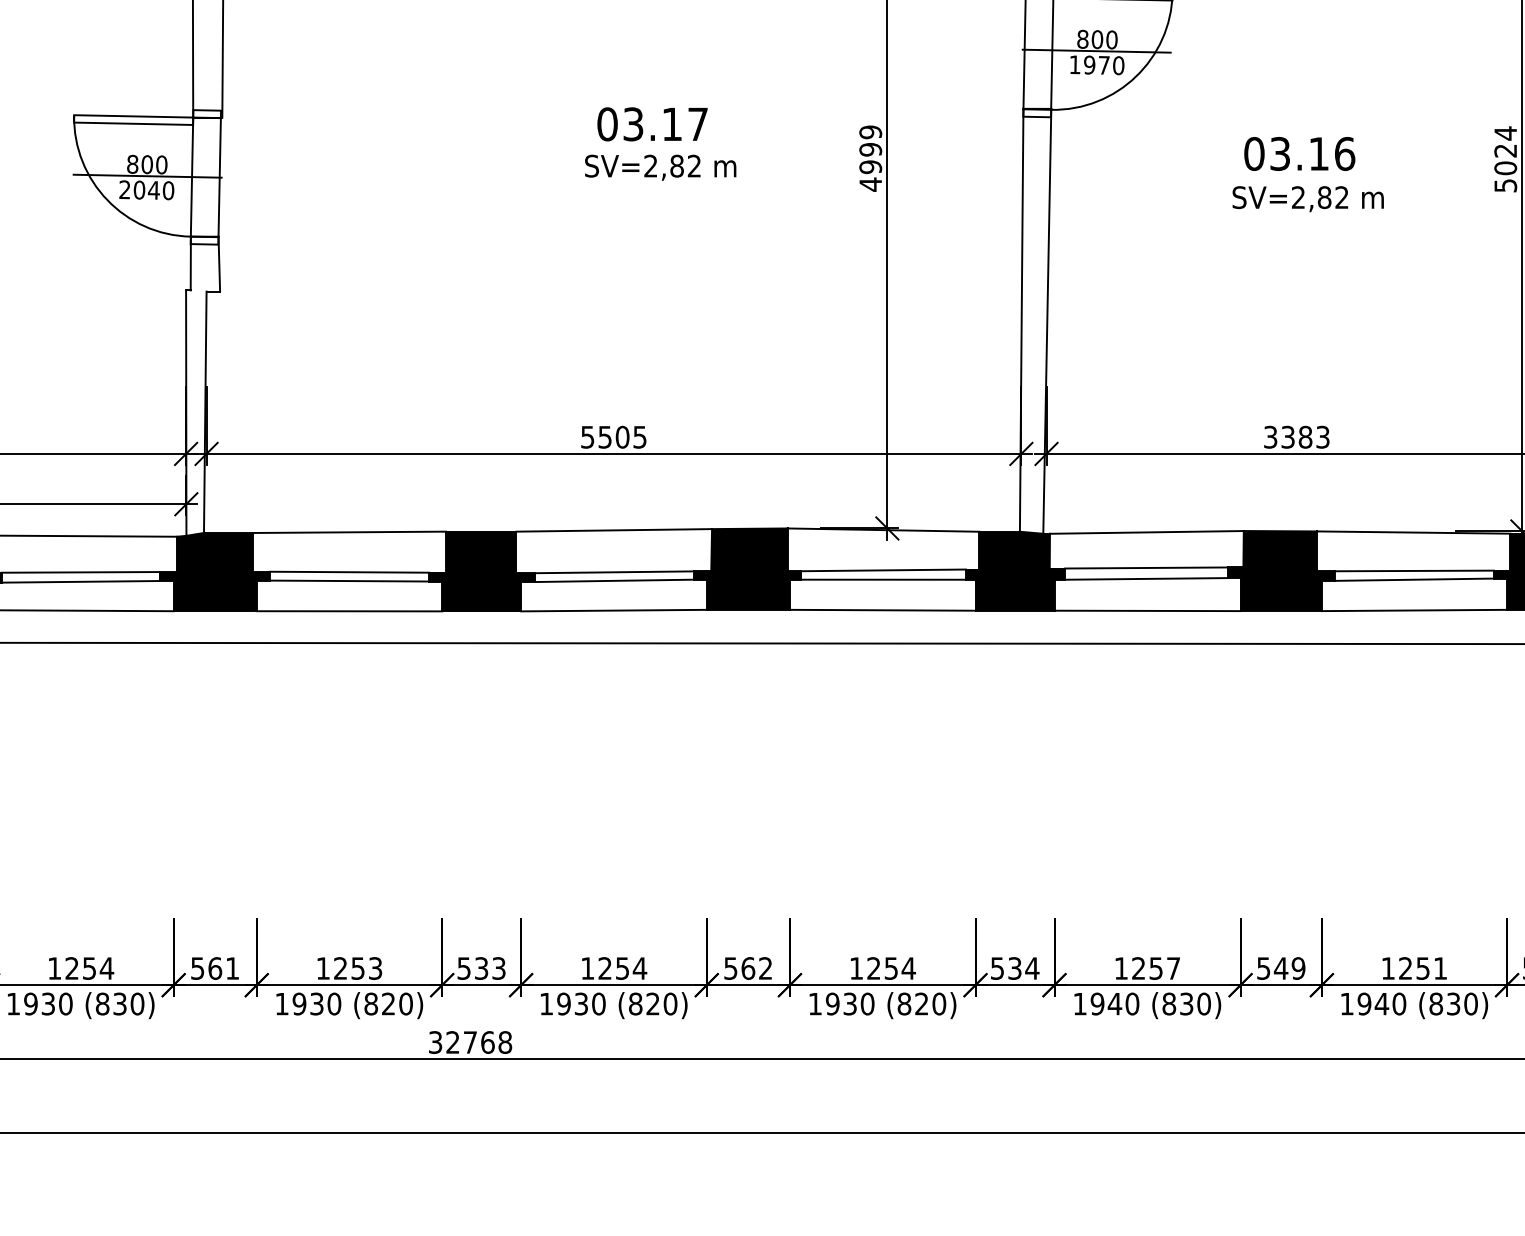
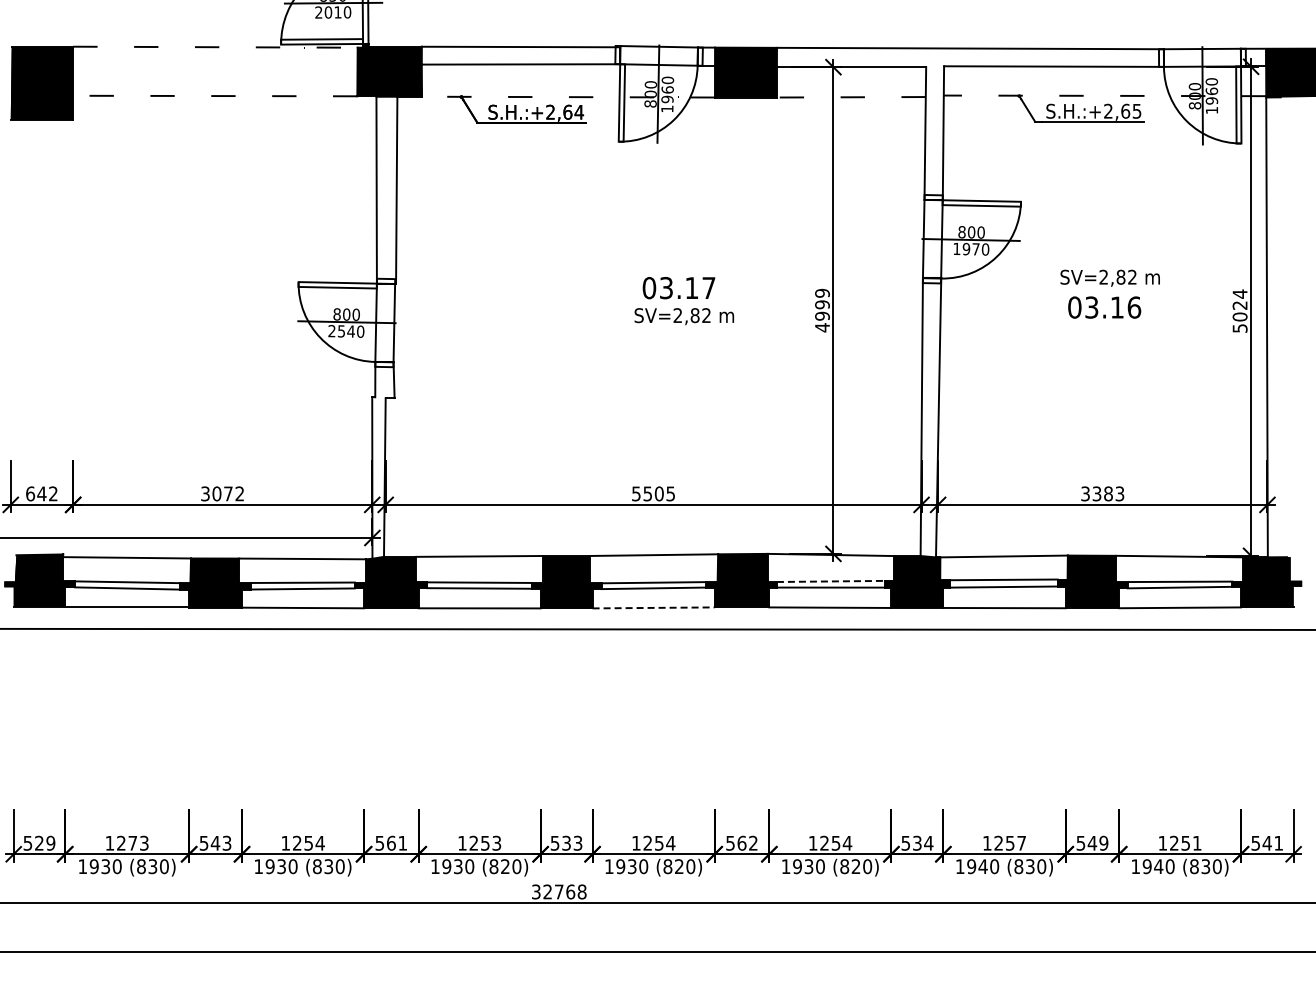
text: (139, 190) -> (341, 331), 2040 -> 2540
text: (1307, 197) -> (1109, 277), moved
line: (884, 570) -> (831, 581), solid -> dashed
line: (615, 609) -> (654, 607), solid -> dashed

